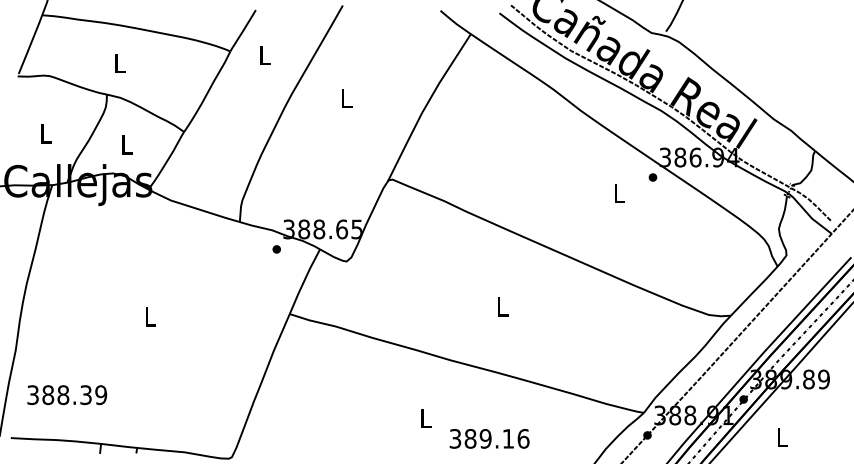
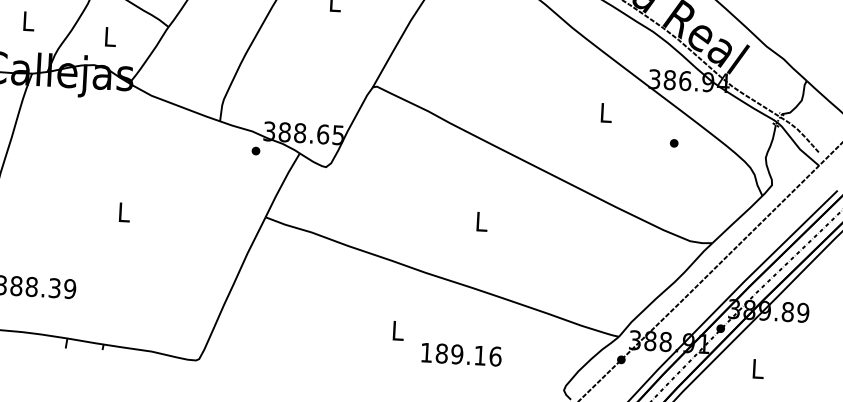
part: (652, 177) -> (673, 143), moved
text: (455, 438) -> (426, 352), 389.16 -> 189.16

